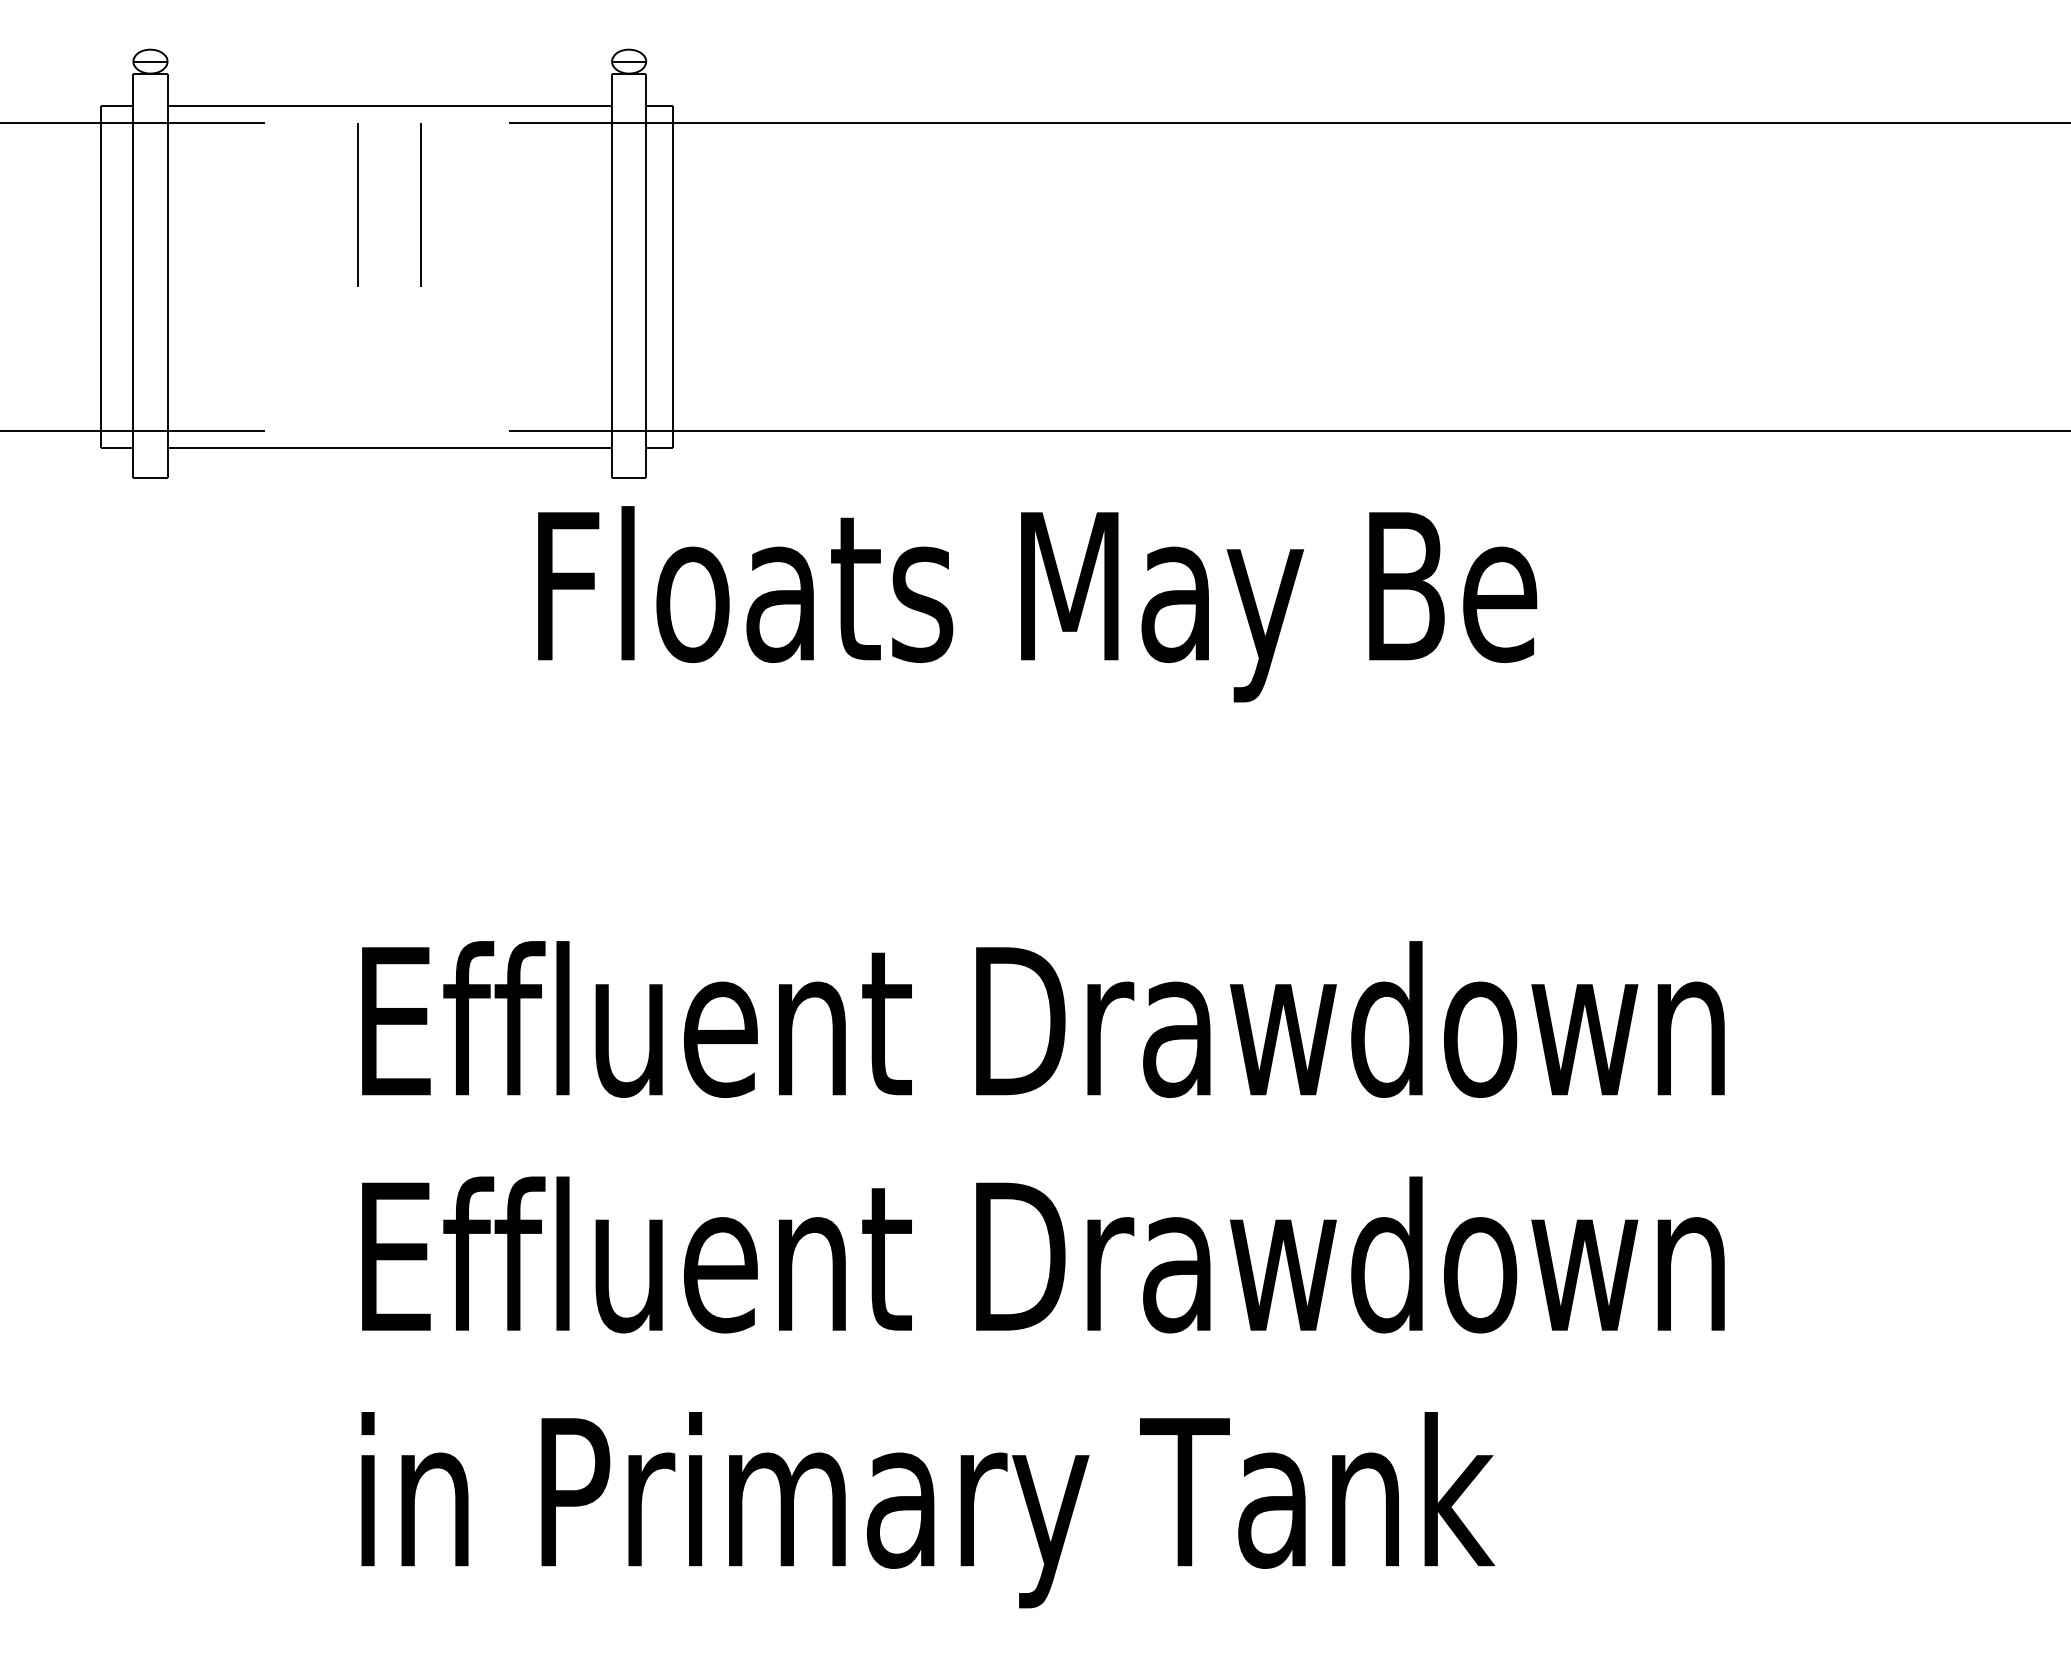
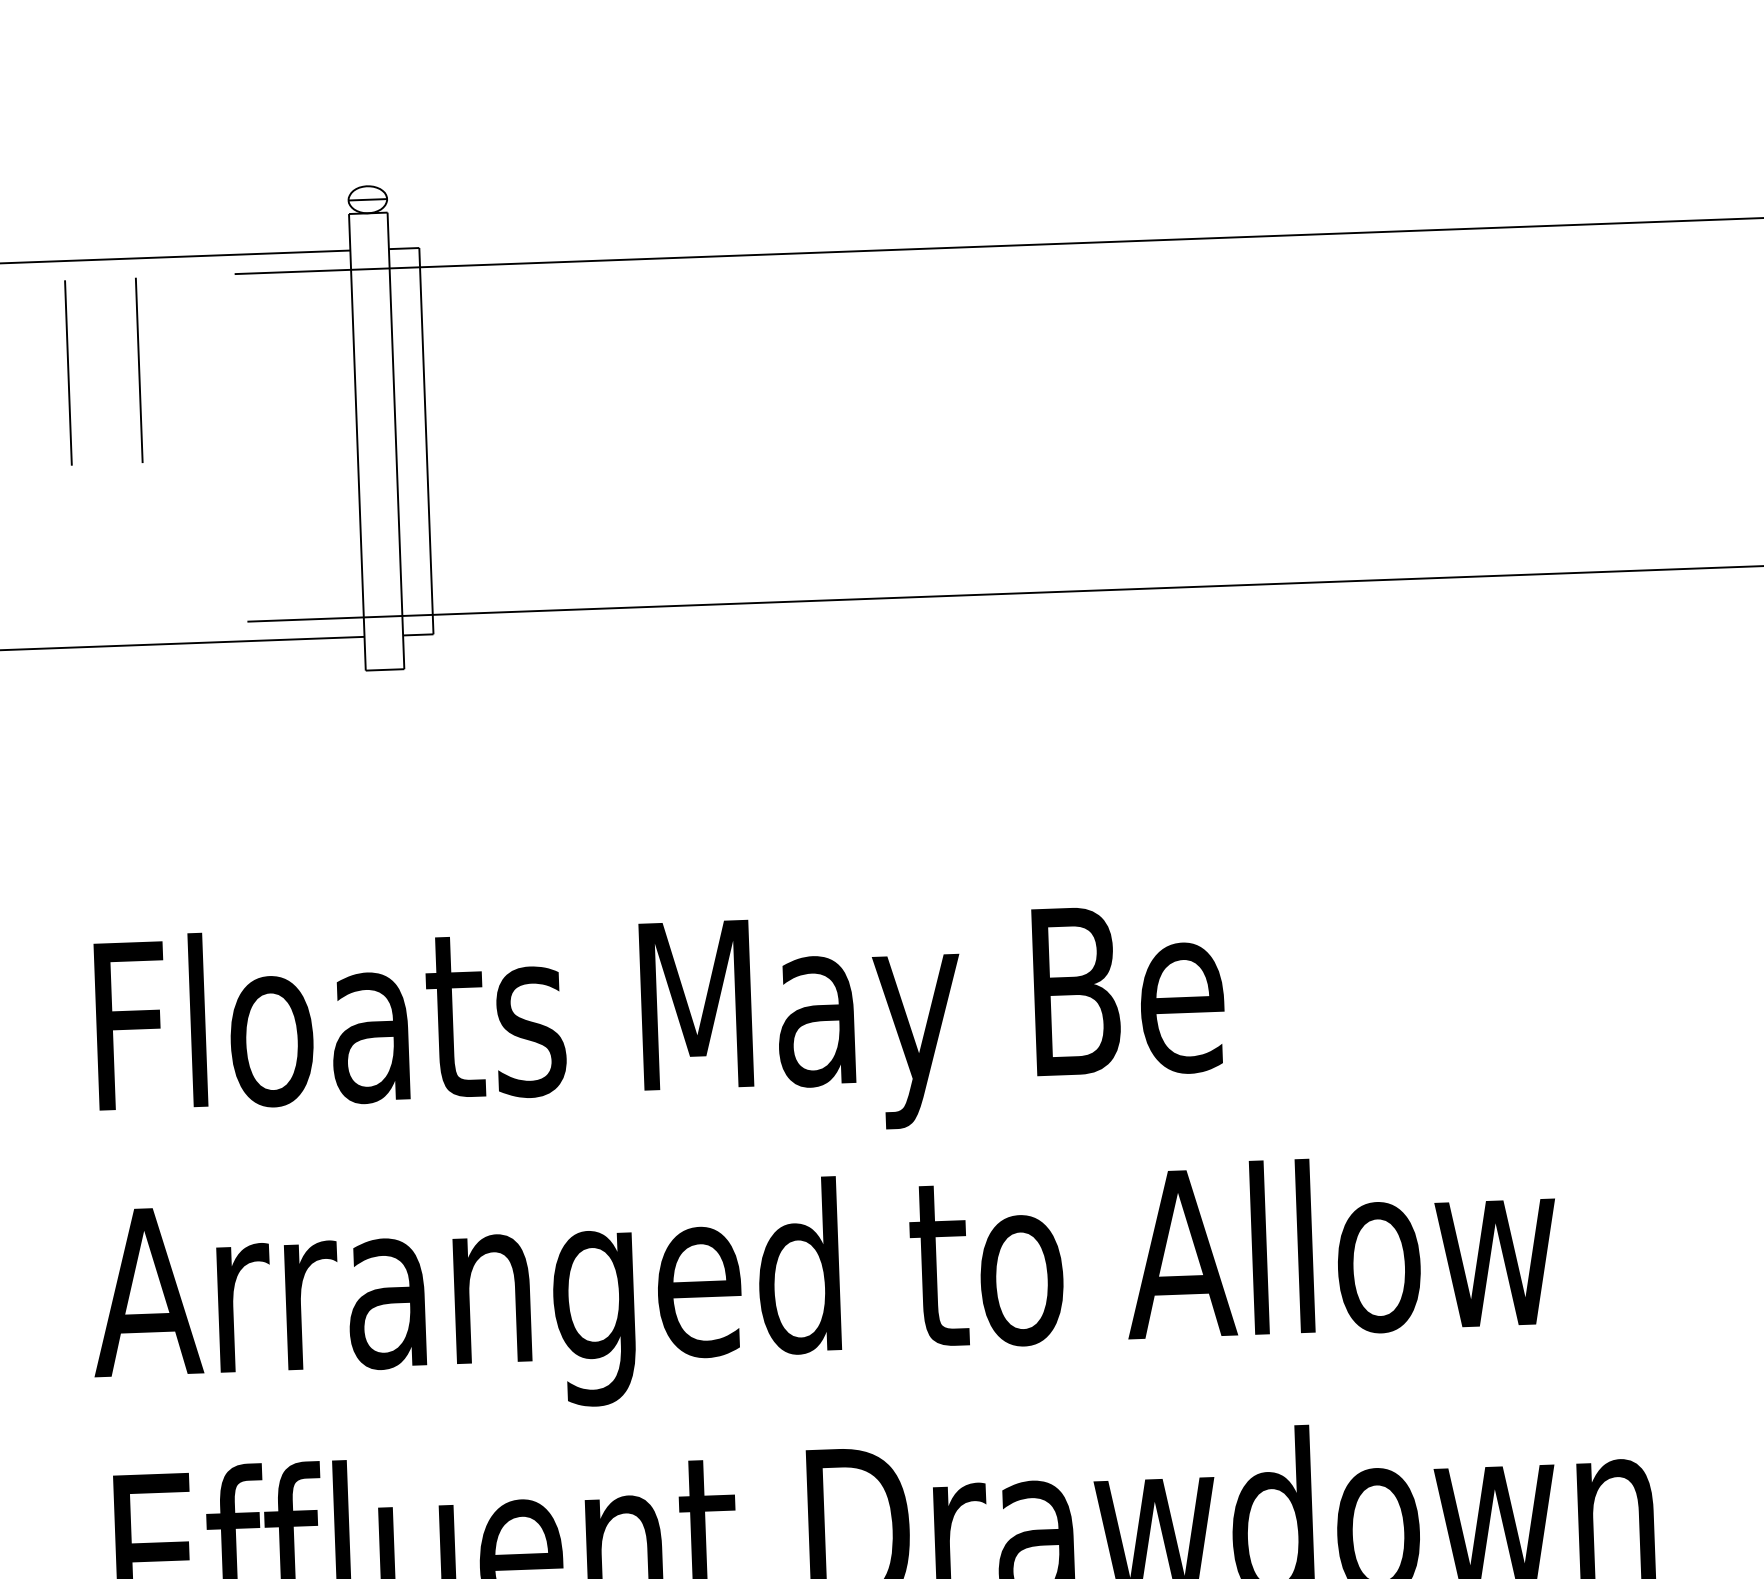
text: (1037, 604) -> (660, 1027), moved
text: (1036, 1039) -> (867, 1286), Effluent Drawdown -> Arranged to Allow

